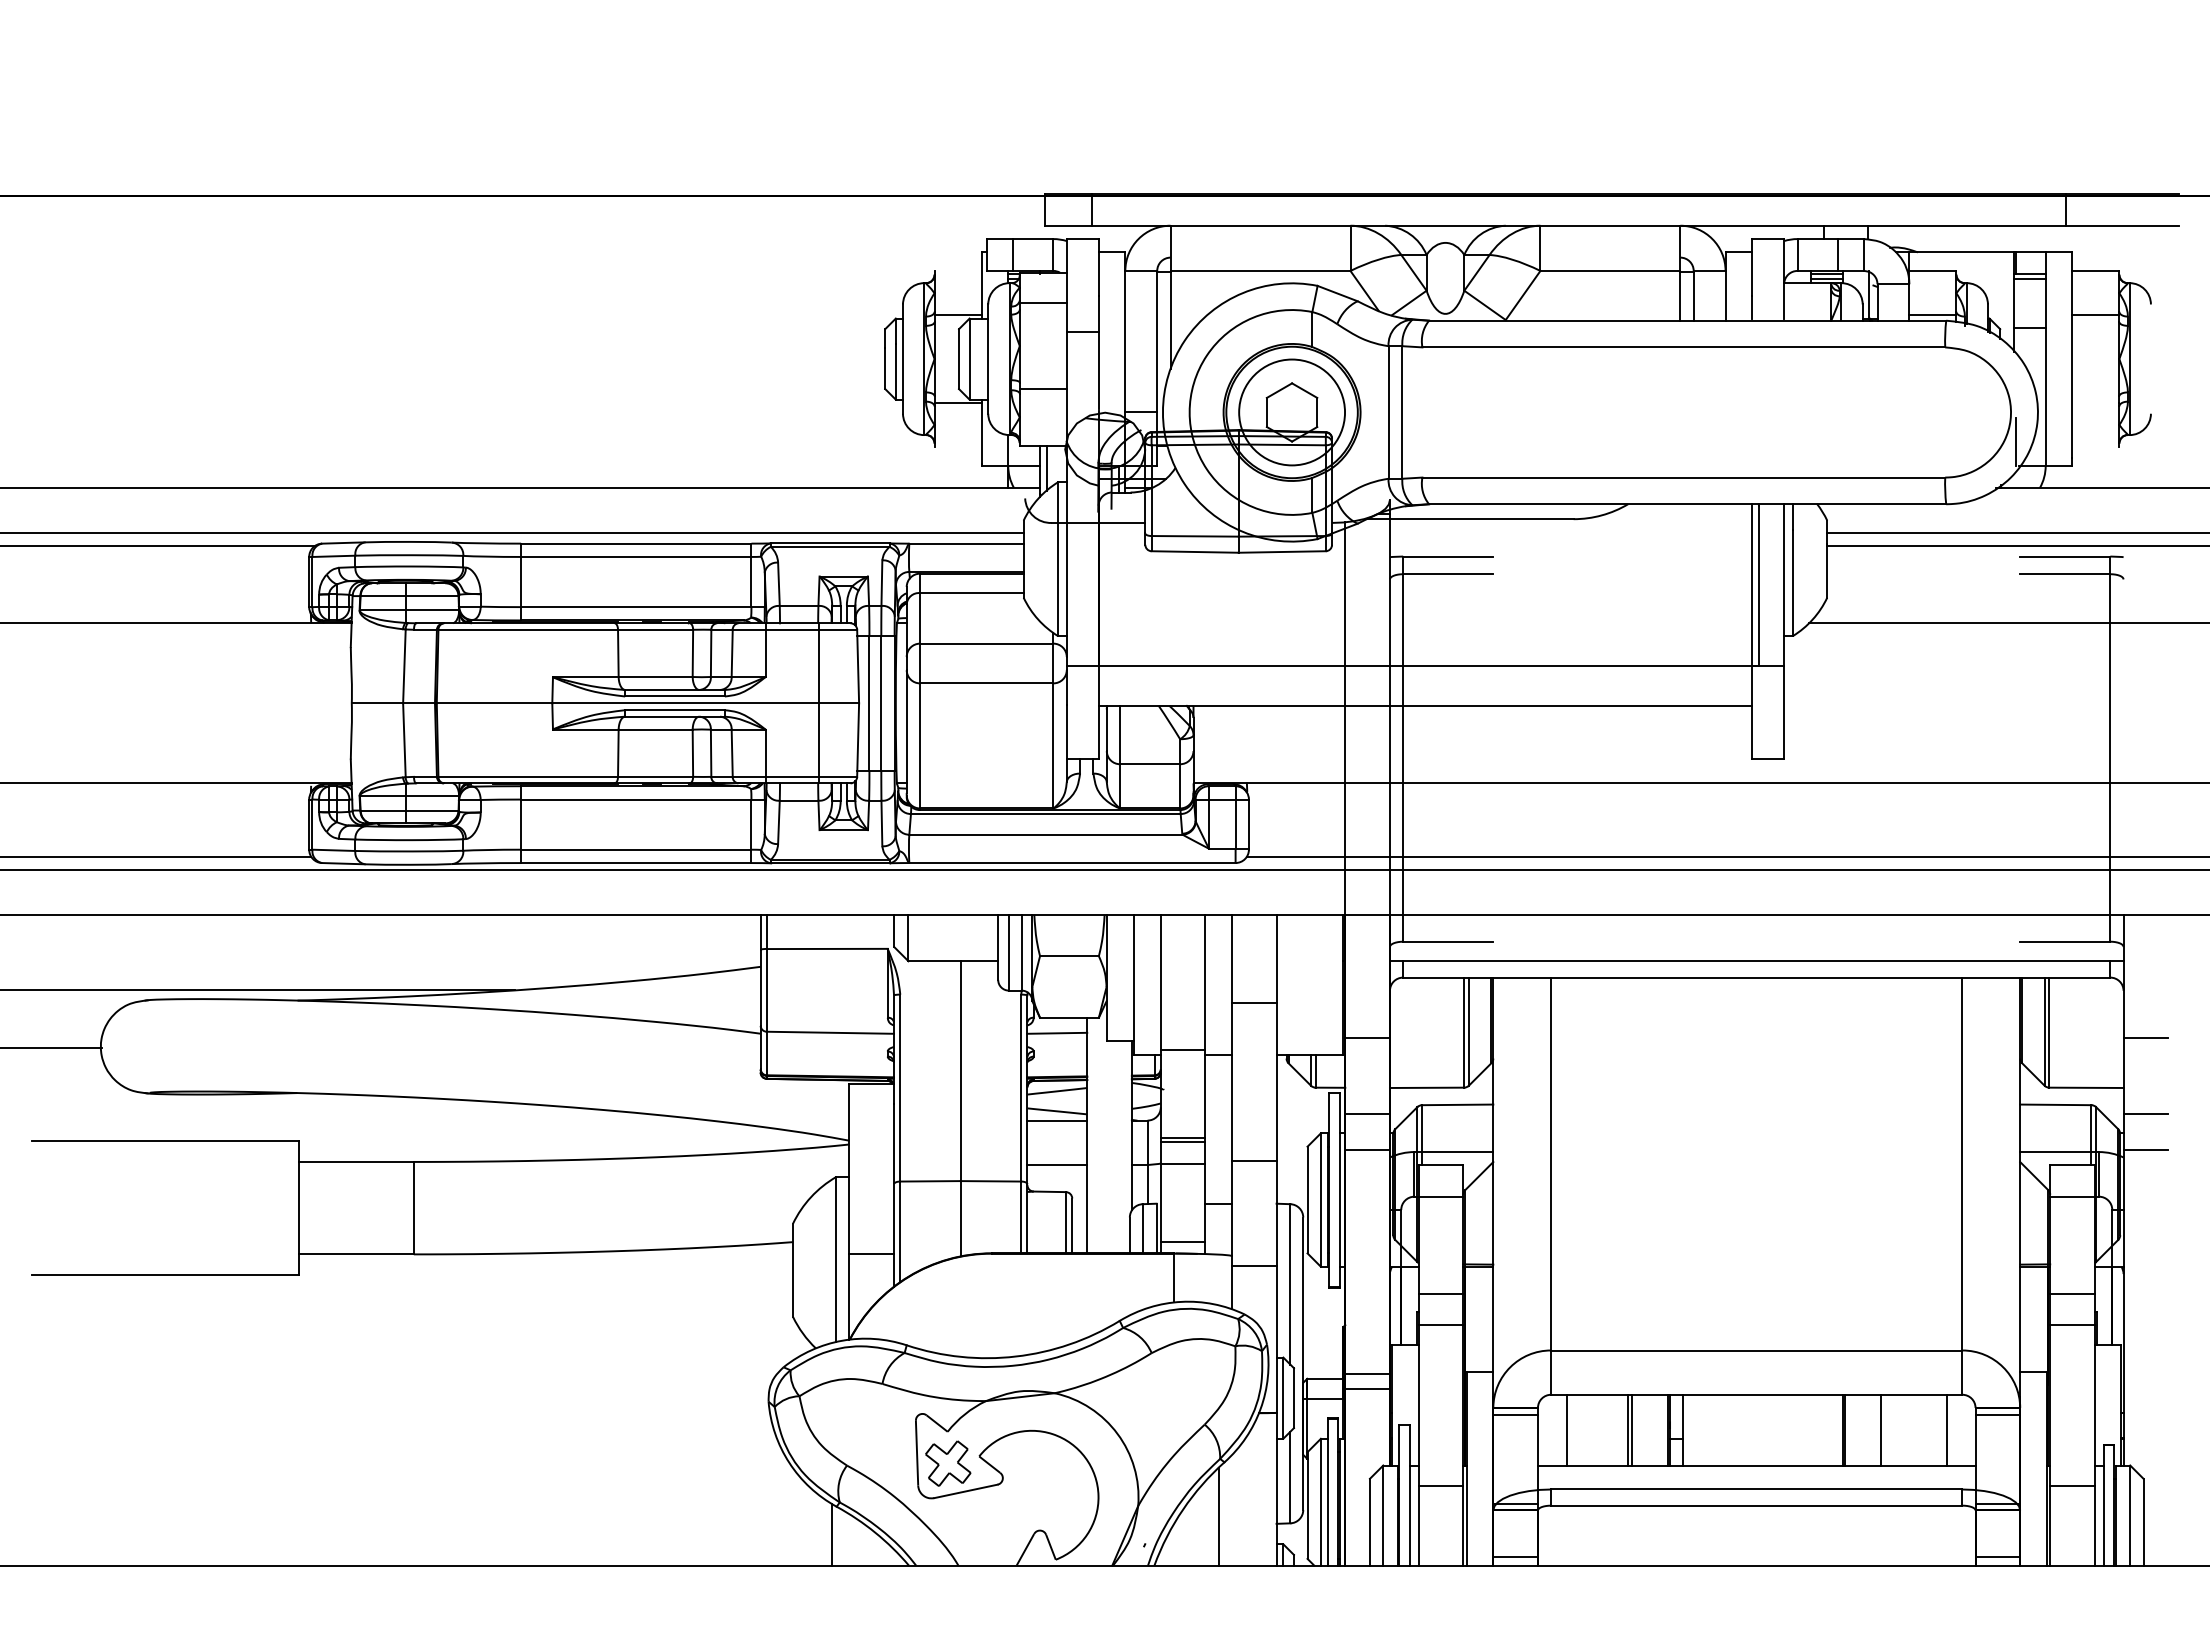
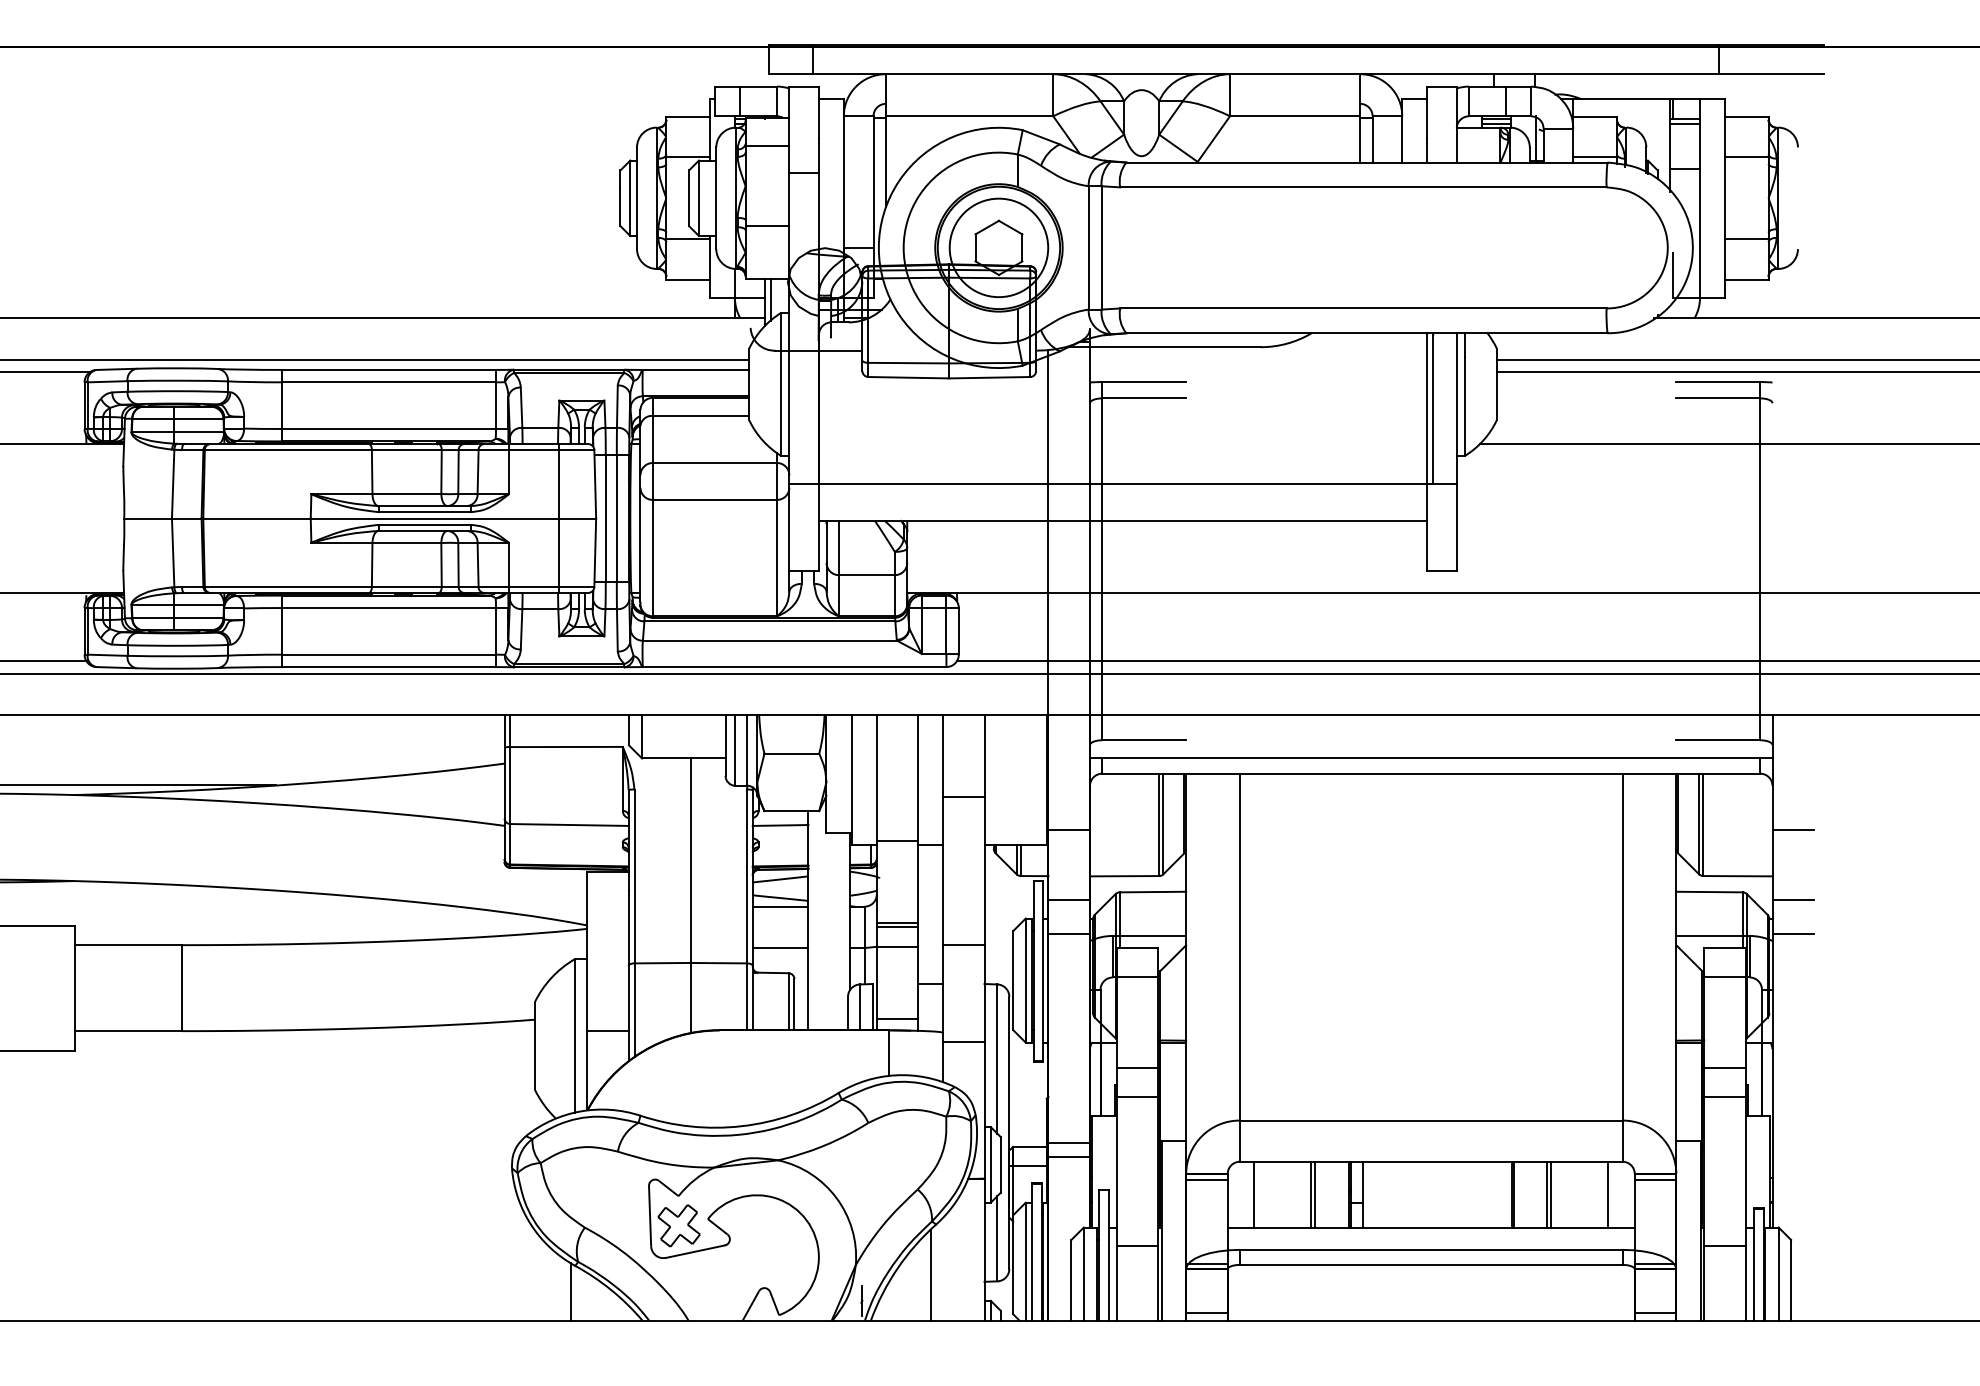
line: (957, 271) -> (687, 116), added
line: (2095, 402) -> (1746, 238), added
line: (957, 446) -> (687, 279), added
line: (2095, 446) -> (1746, 279), added
line: (1885, 1429) -> (1551, 1194), added
line: (1145, 1543) -> (862, 1300), added

